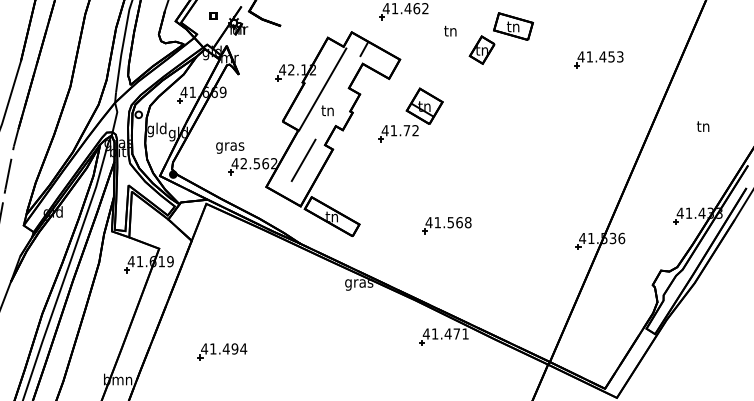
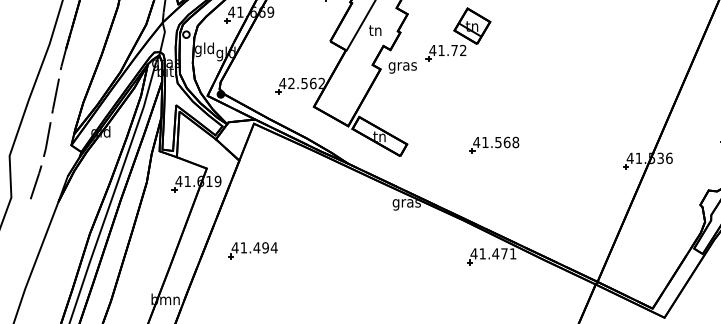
text: (230, 147) -> (403, 67), moved
line: (303, 160) -> (351, 80), removed
part: (222, 351) -> (253, 250), moved

